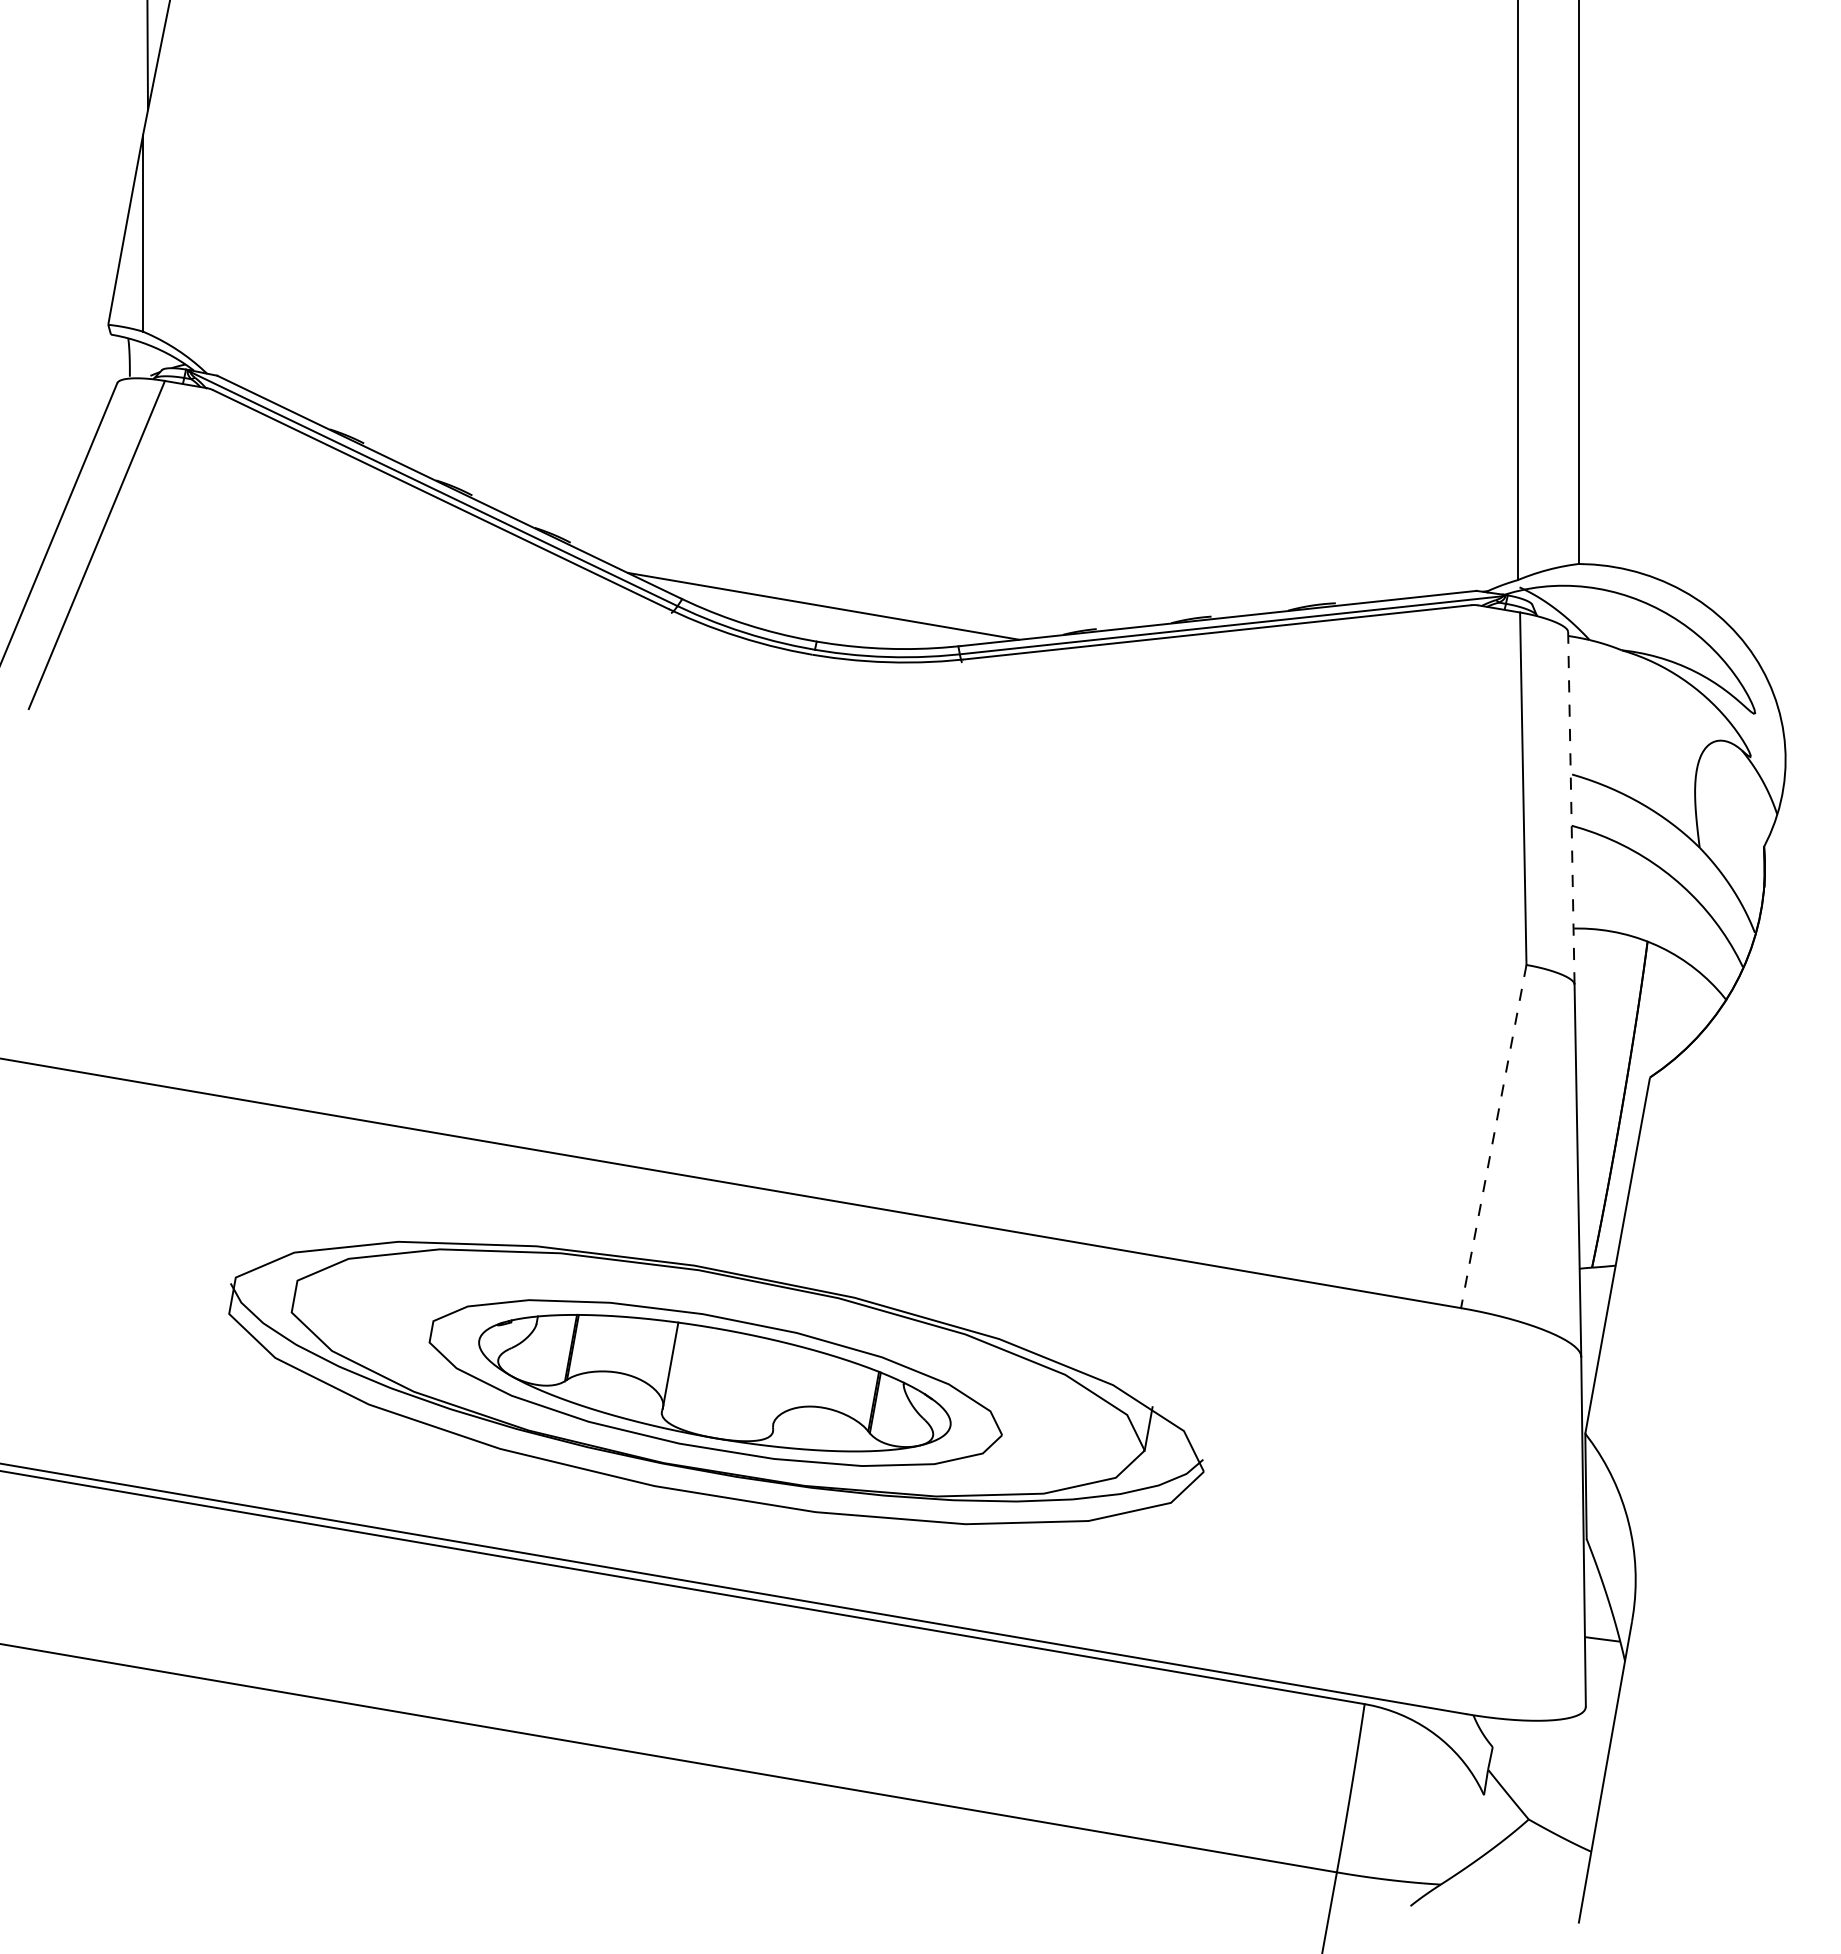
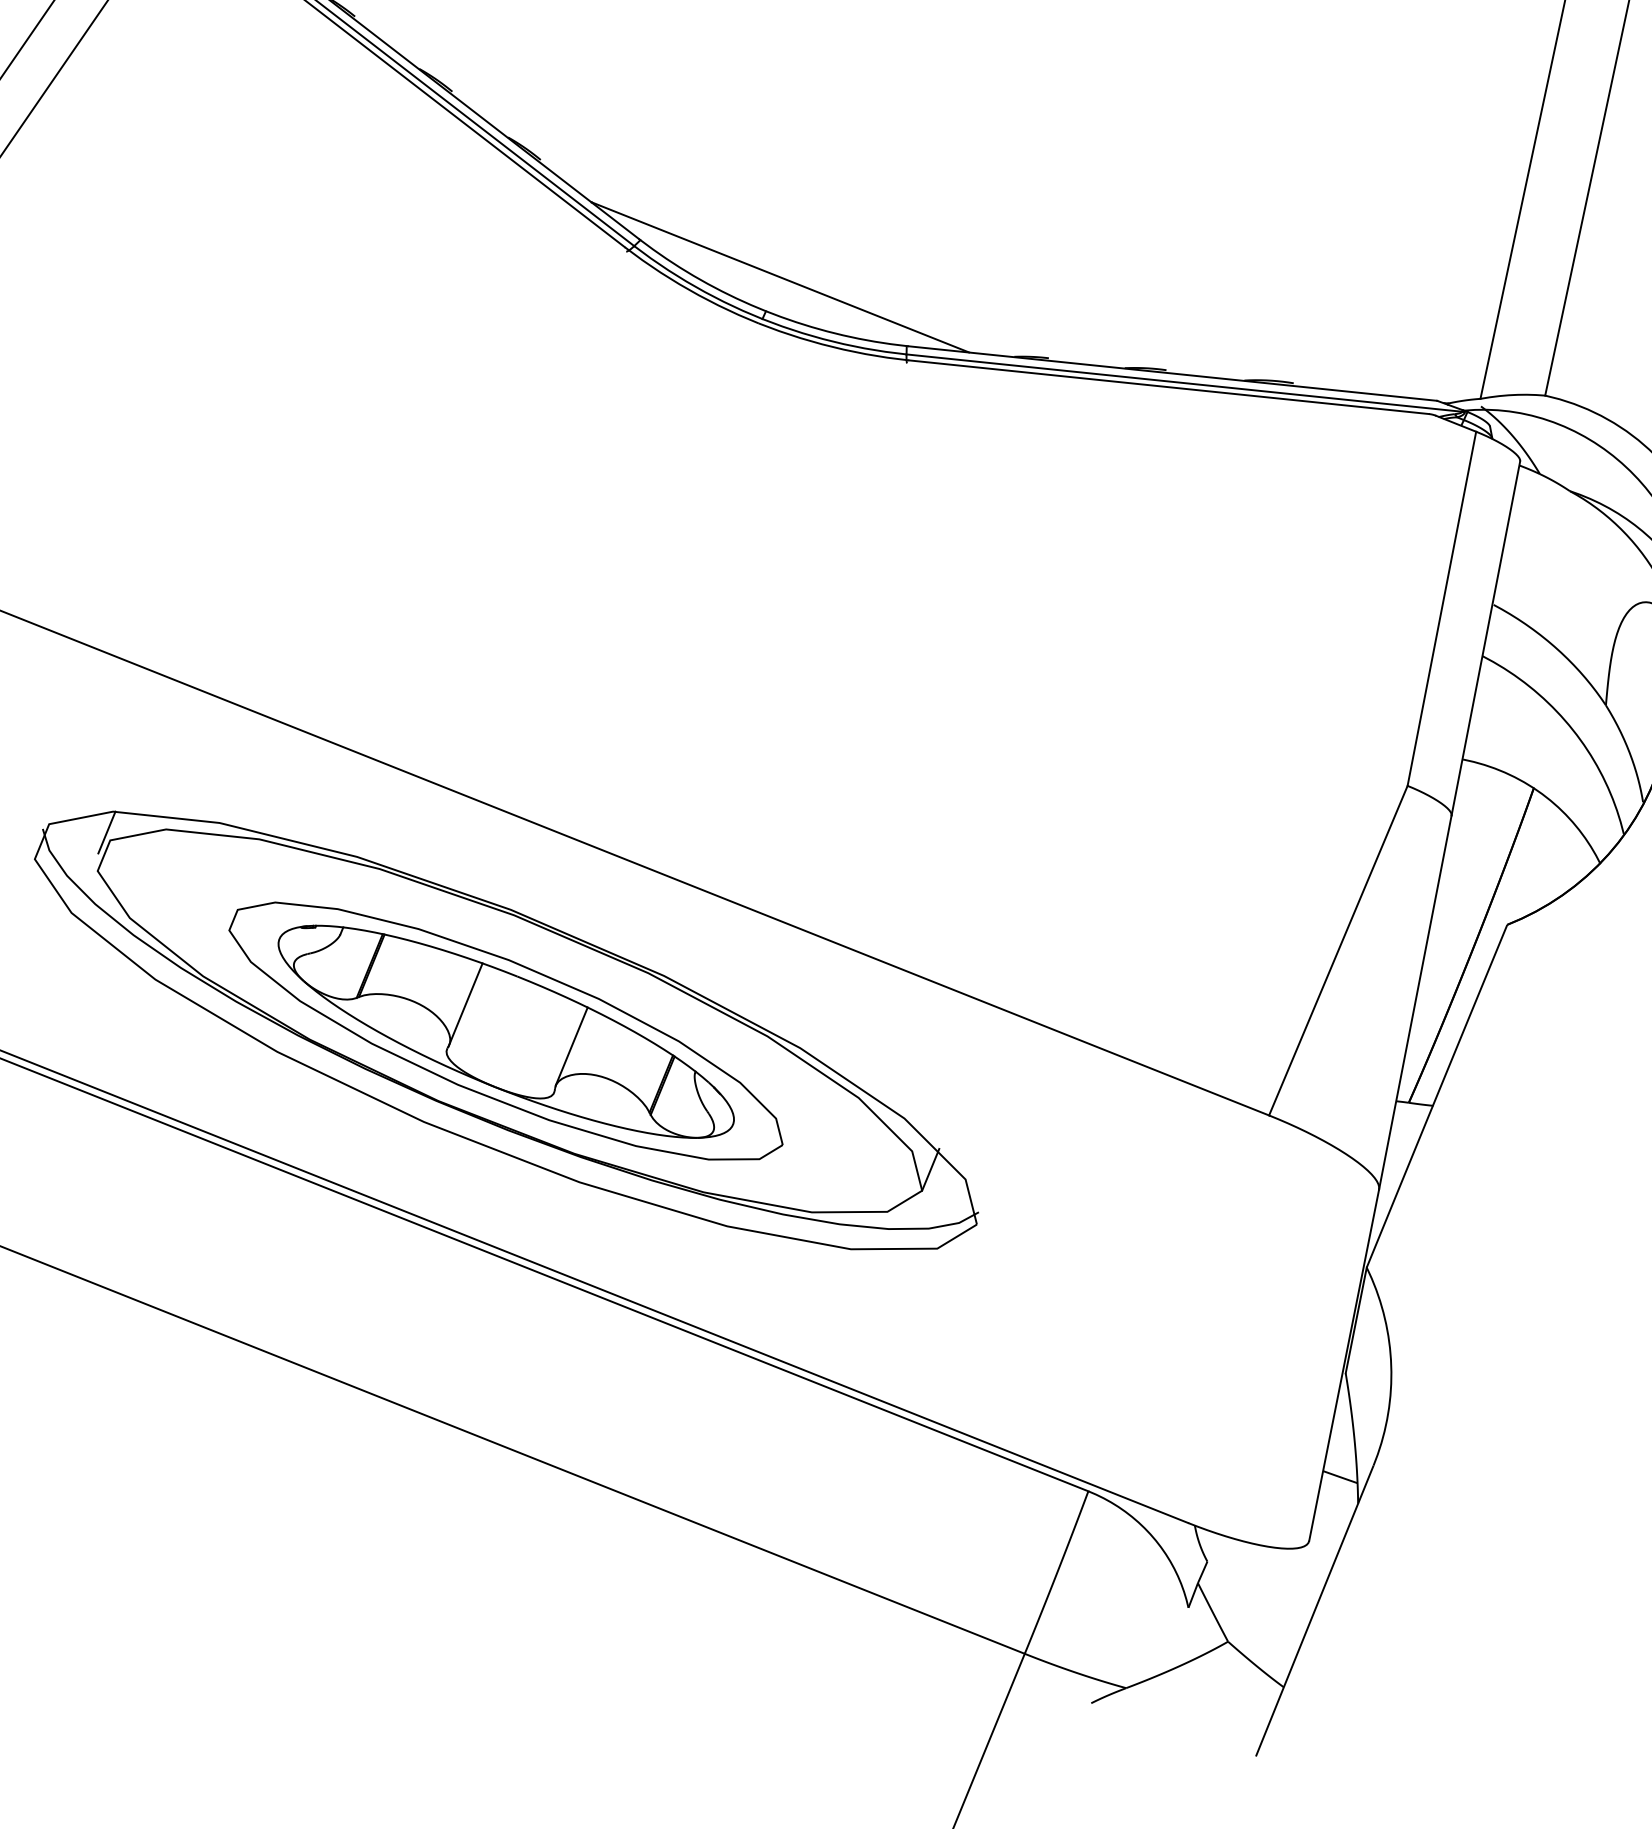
line: (1571, 807) -> (1486, 637), dashed -> solid
line: (1493, 1136) -> (1338, 950), dashed -> solid
line: (292, 1273) -> (106, 832), added
line: (780, 1383) -> (571, 1046), added

